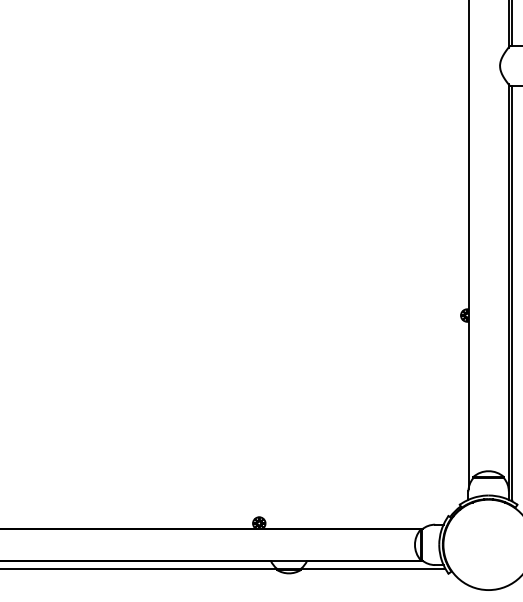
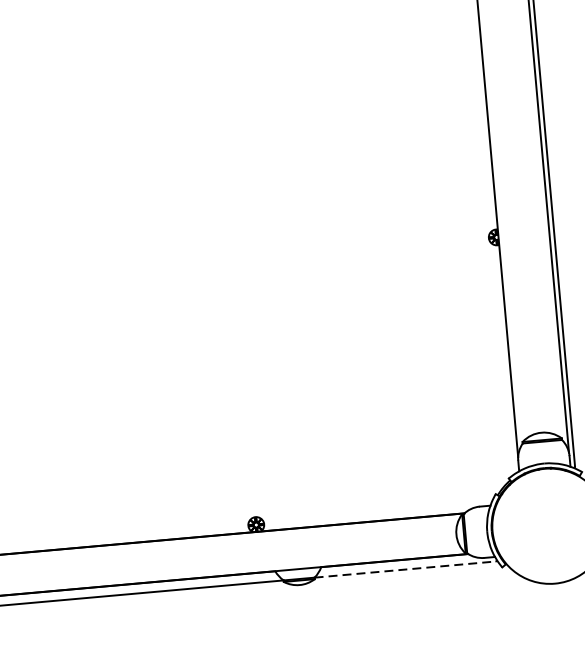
line: (372, 568) -> (405, 569), solid -> dashed

